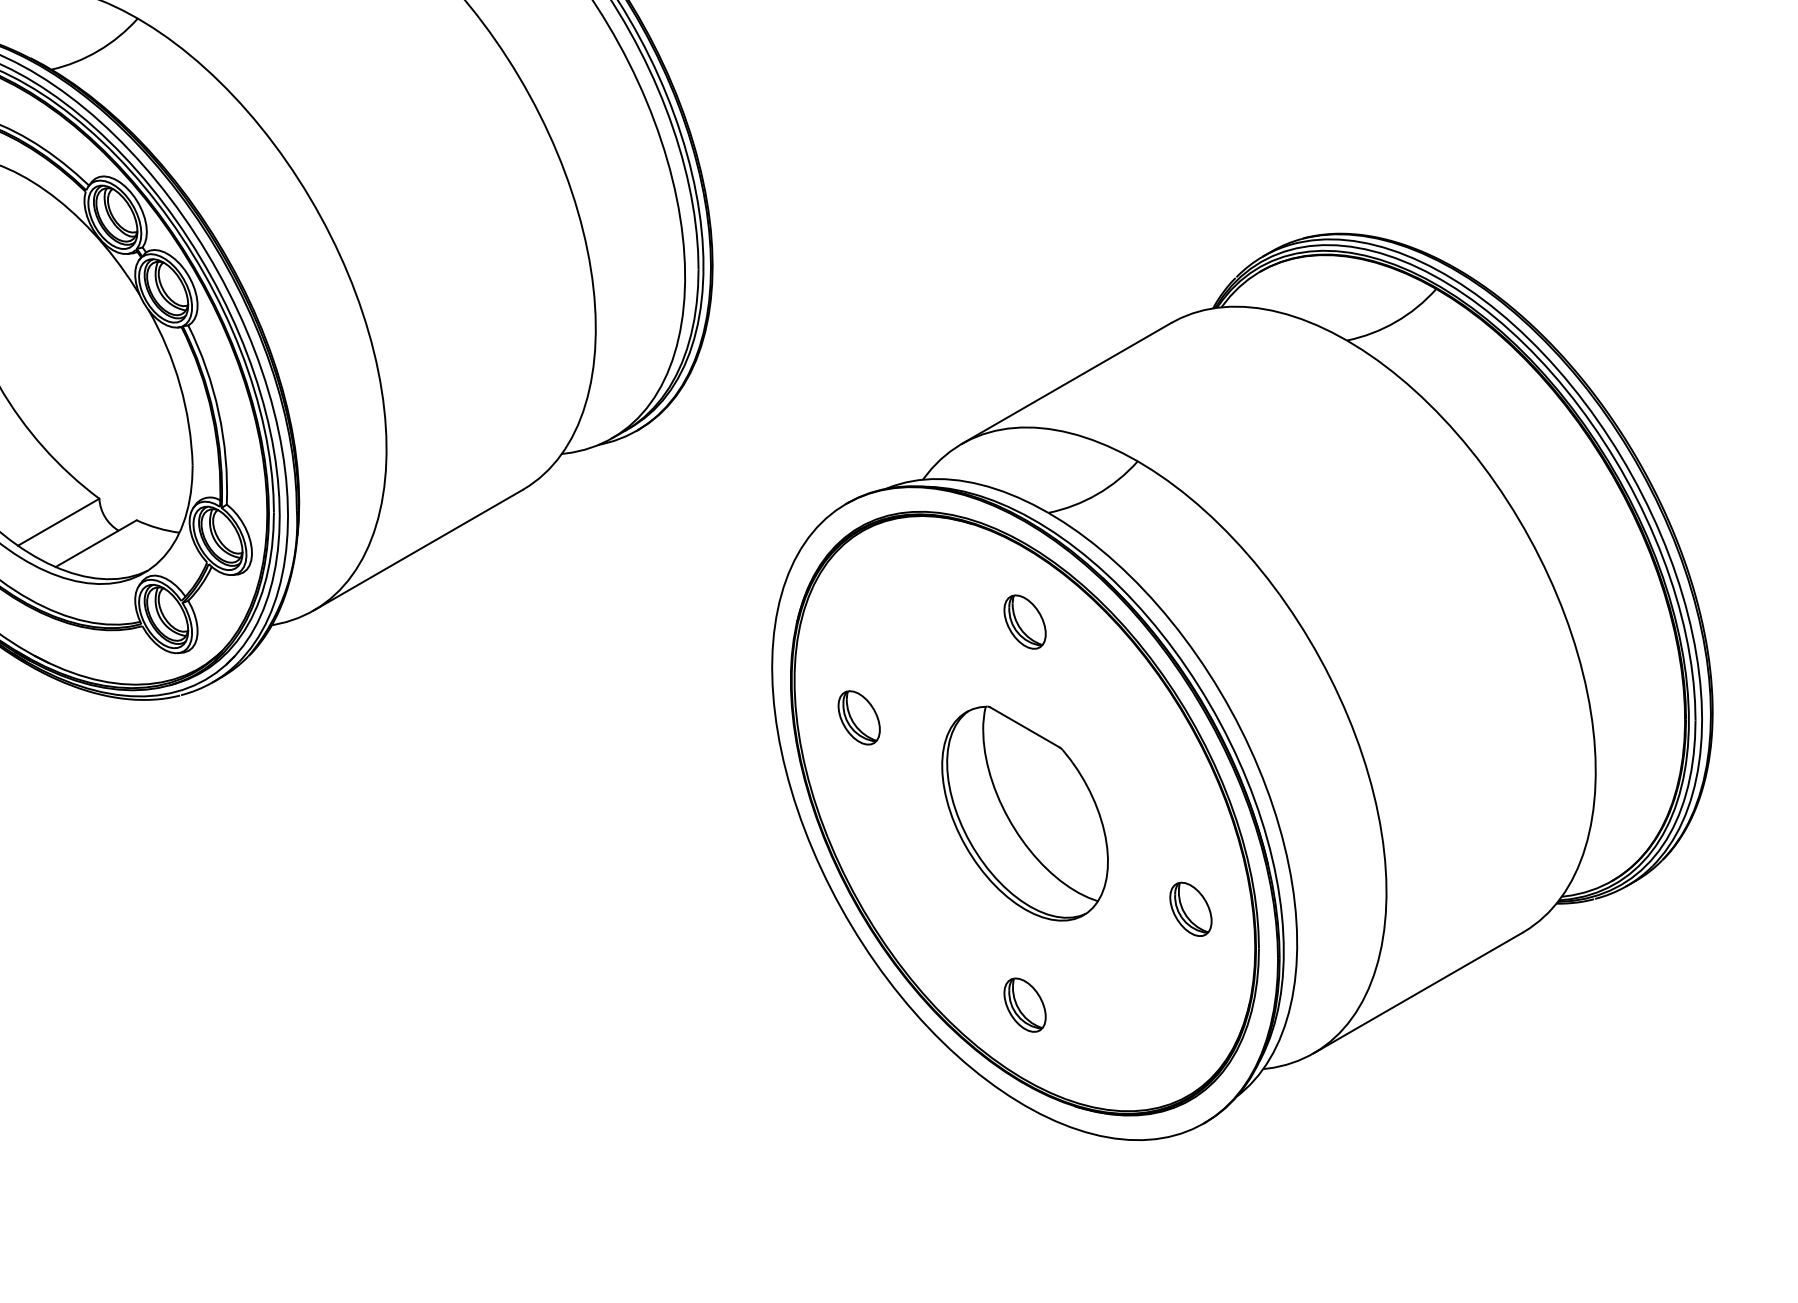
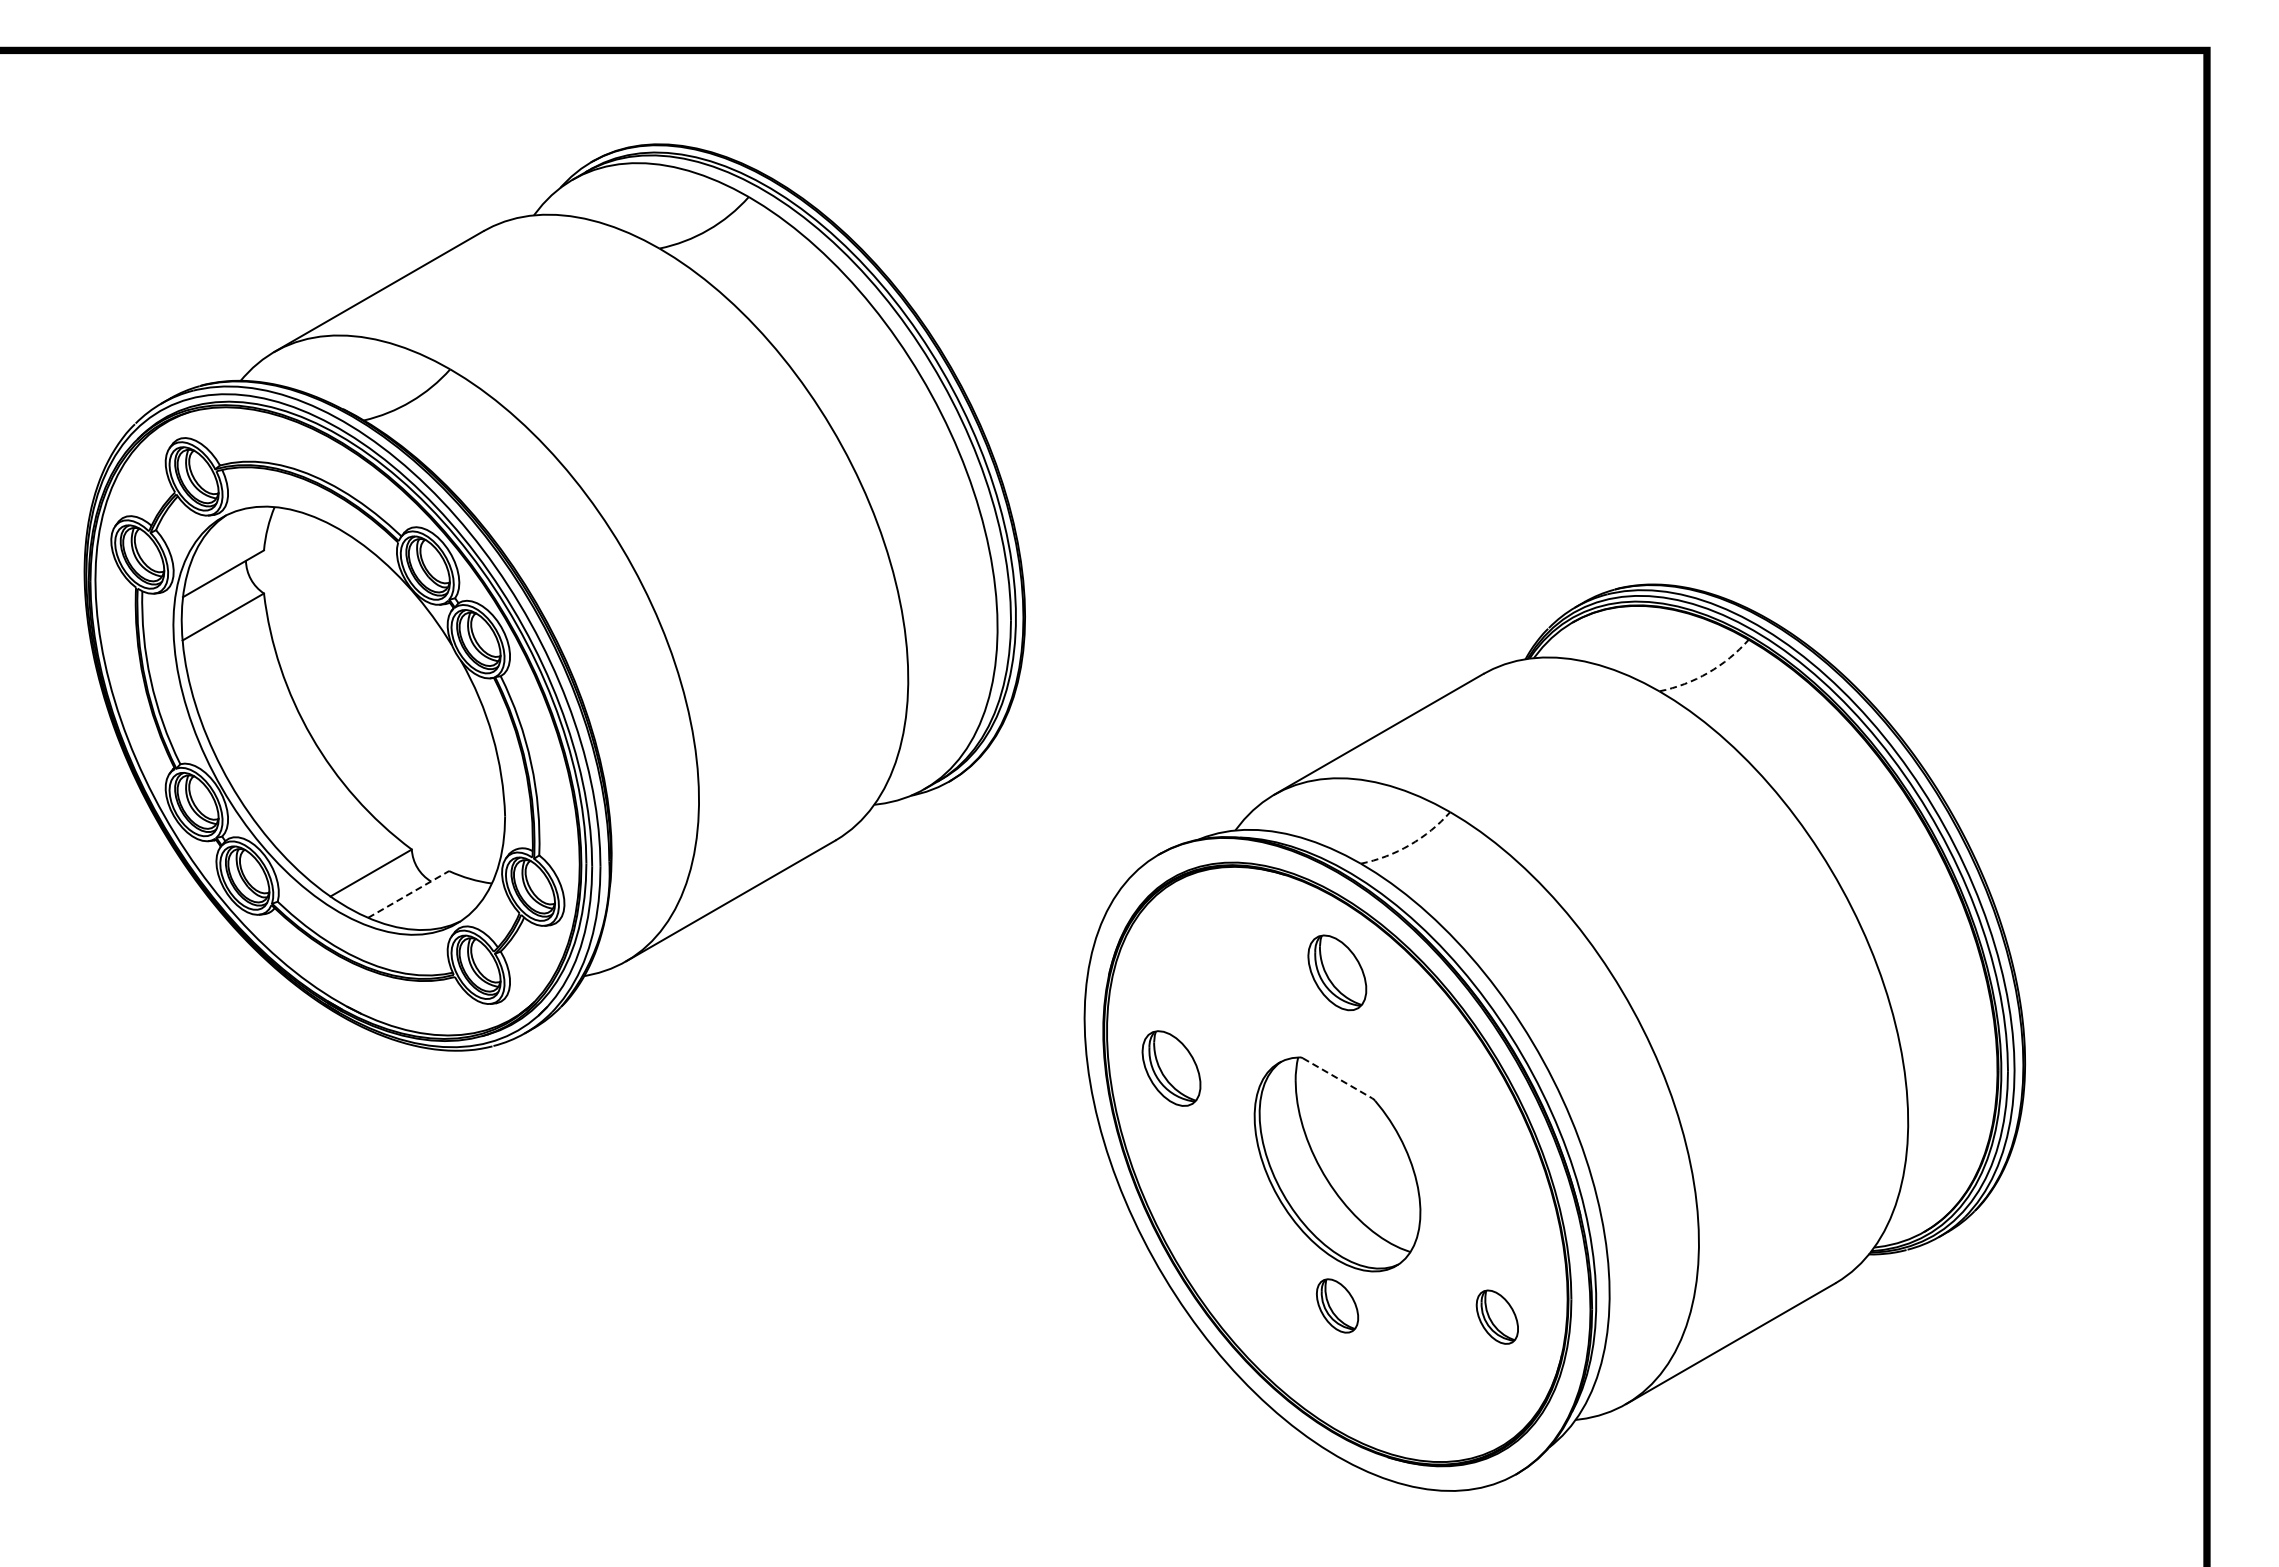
arc: (1396, 321) -> (1708, 672), solid -> dashed
arc: (1097, 494) -> (1409, 845), solid -> dashed
line: (96, 543) -> (408, 894), solid -> dashed
part: (1025, 621) -> (1337, 972), size x1.4
part: (859, 717) -> (1171, 1068), size x1.4
line: (1025, 727) -> (1337, 1078), solid -> dashed
part: (1190, 908) -> (1496, 1316), moved
part: (1025, 1004) -> (1337, 1305), moved

